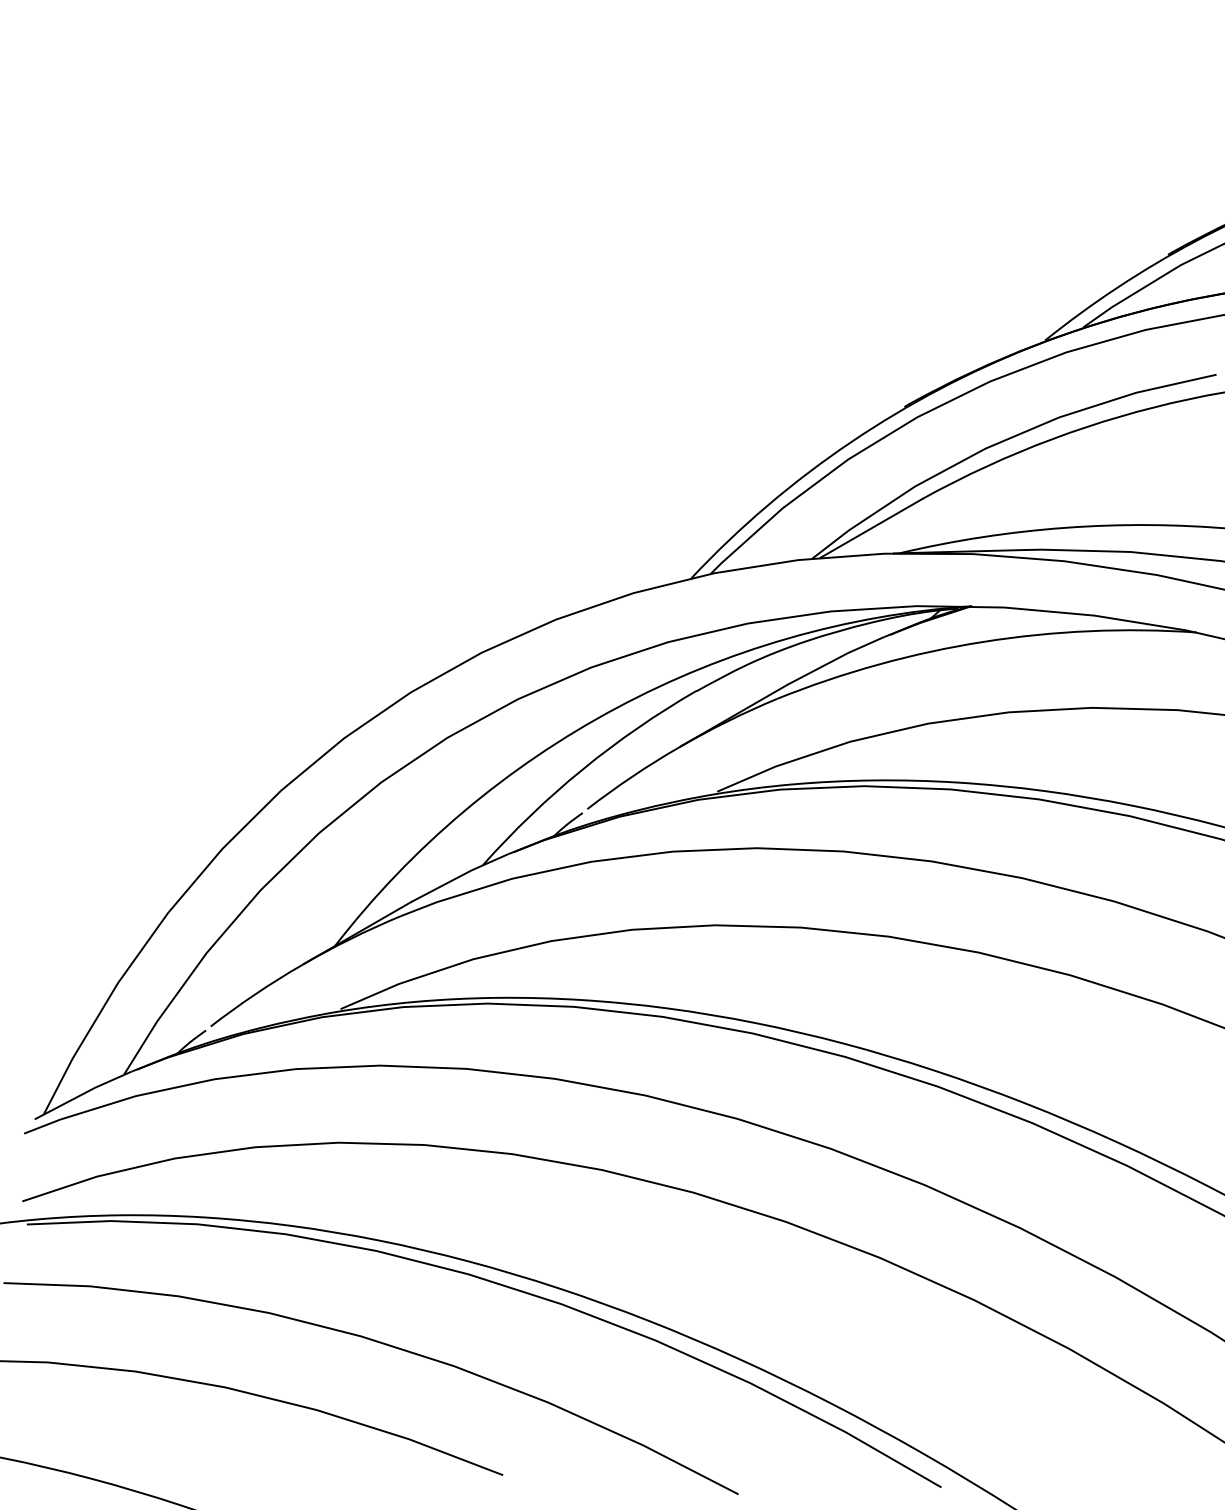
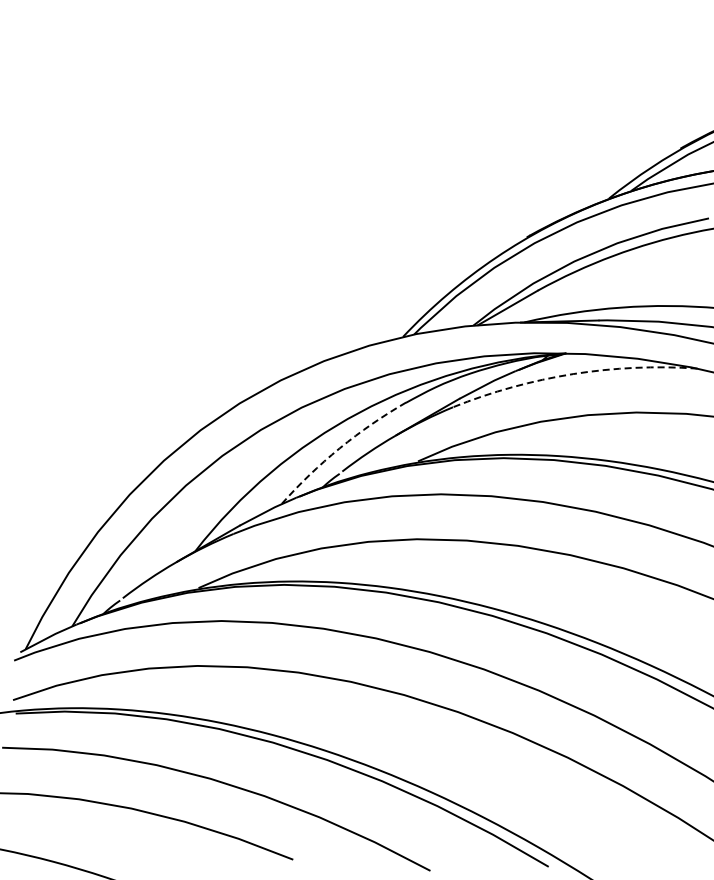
arc: (984, 642) -> (573, 374), solid -> dashed
arc: (582, 769) -> (339, 448), solid -> dashed

